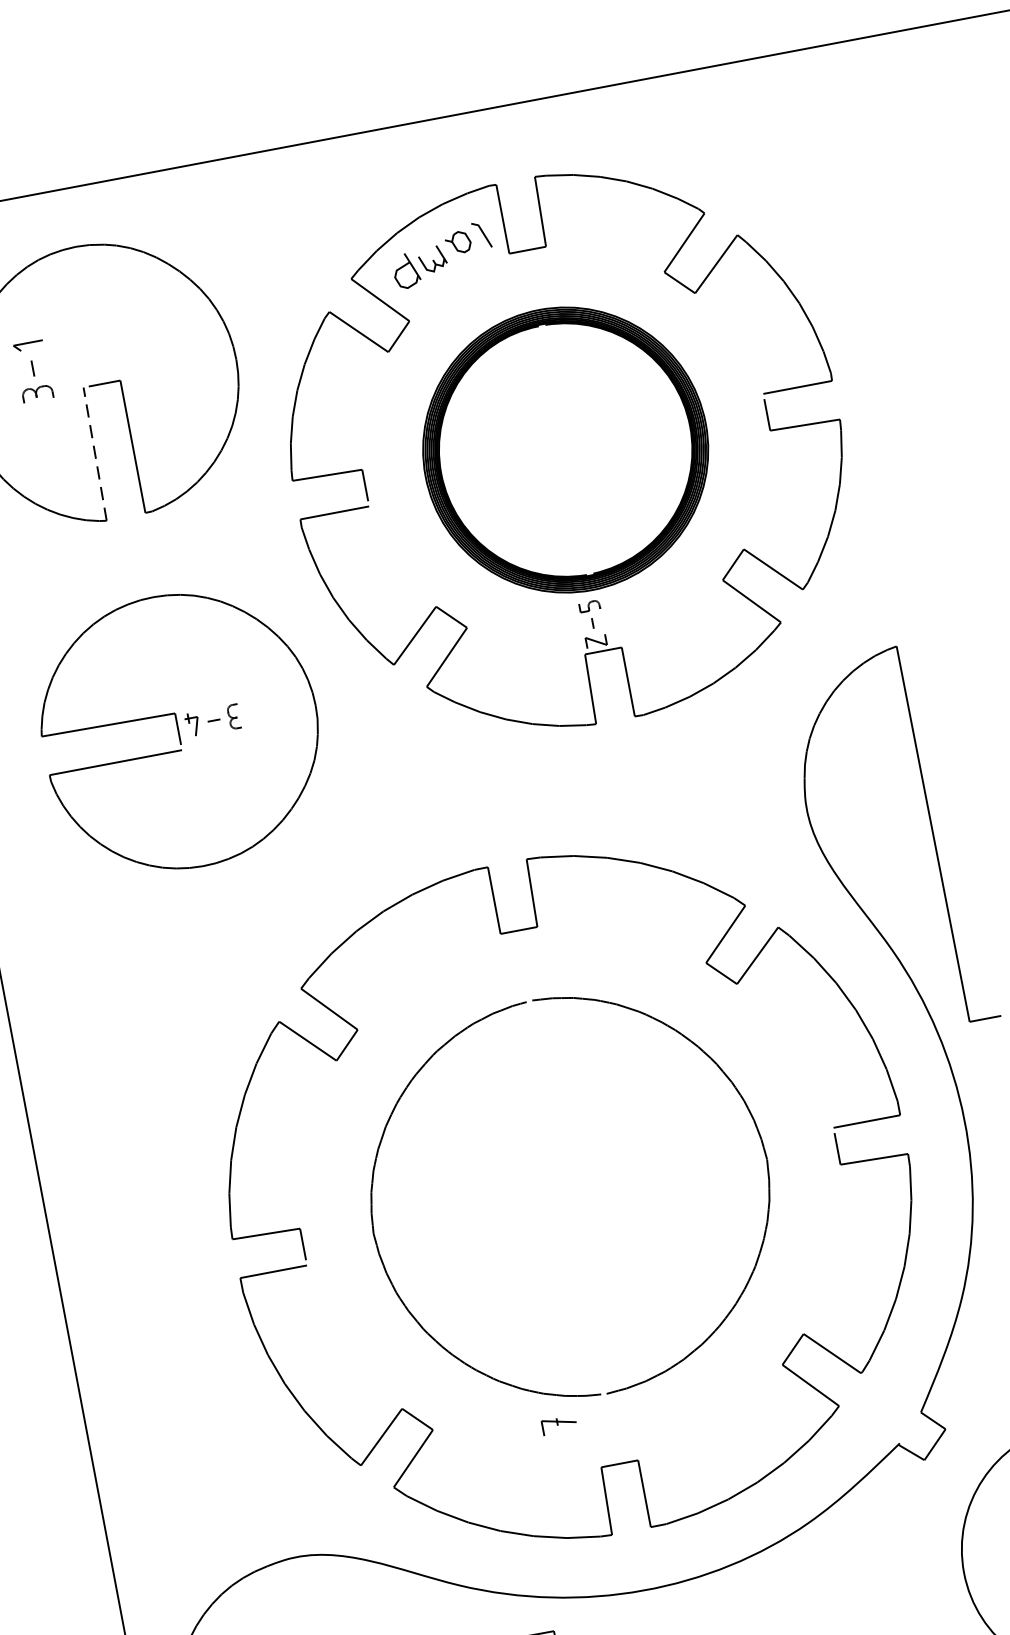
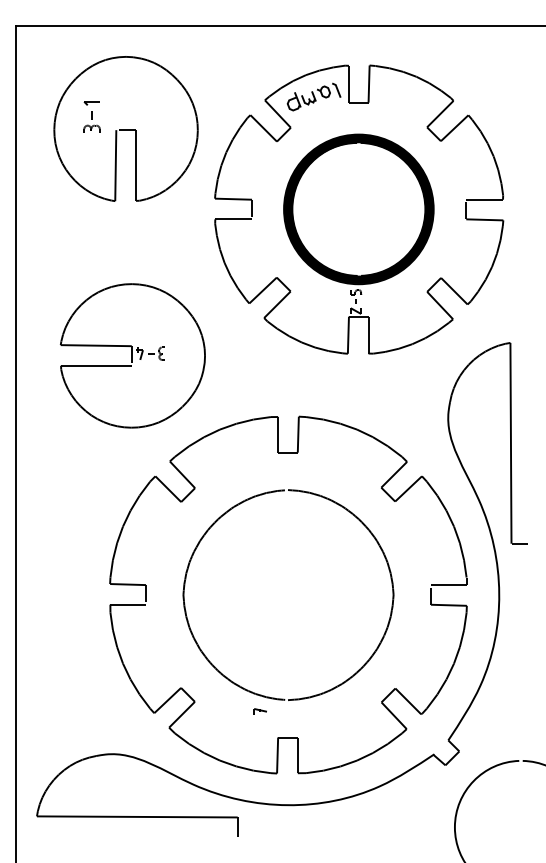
line: (94, 453) -> (115, 165), dashed -> solid
part: (179, 730) -> (132, 355), moved
part: (557, 1425) -> (259, 711), size x0.71

